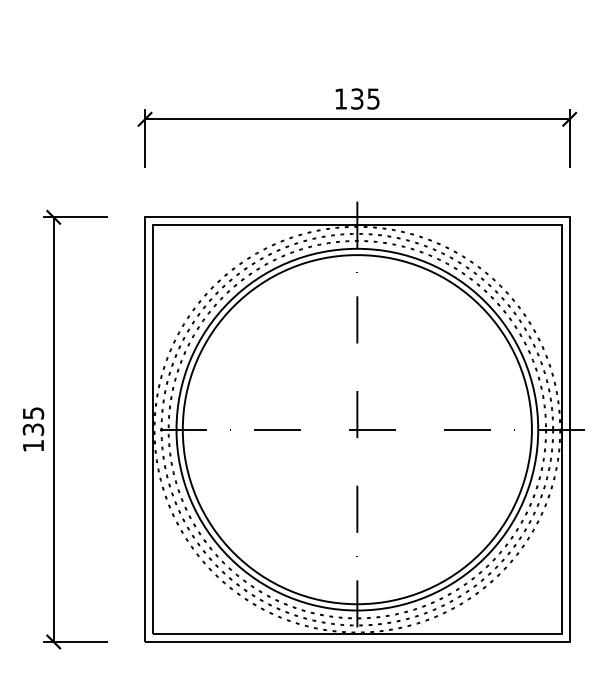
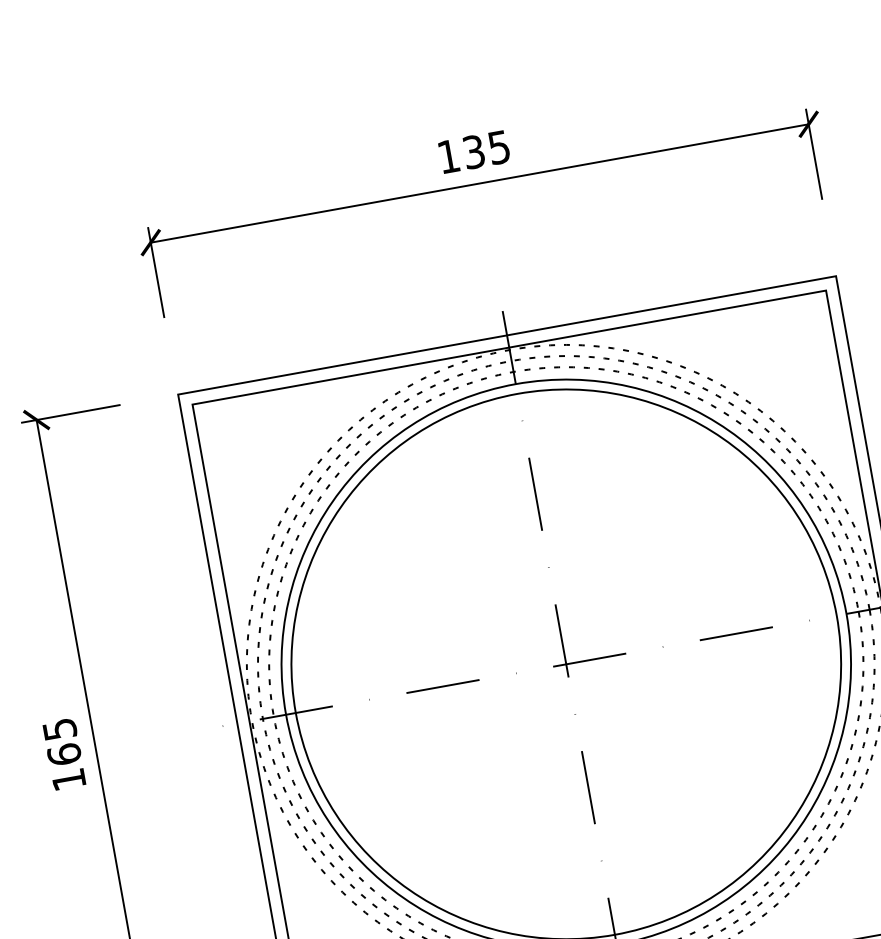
text: (33, 429) -> (64, 754), 135 -> 165

